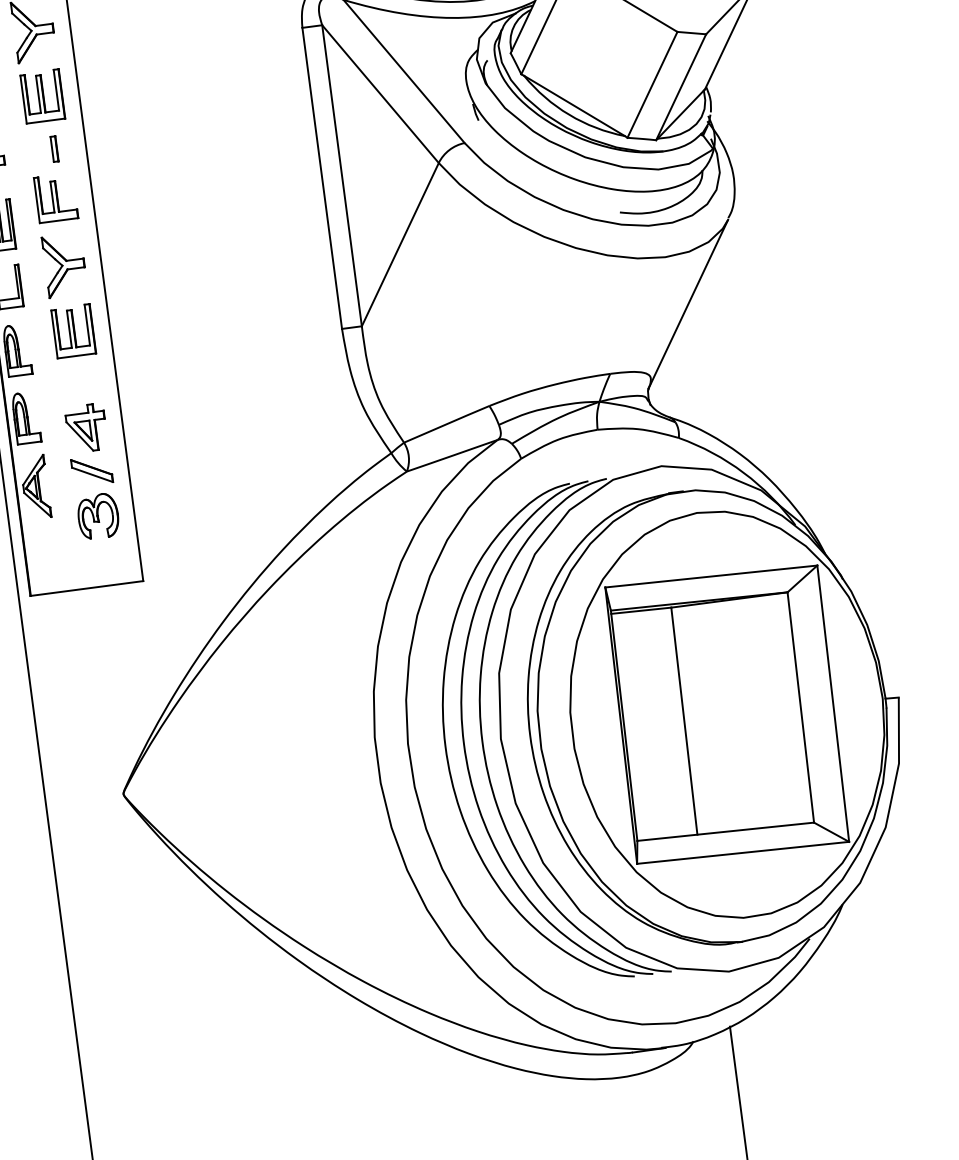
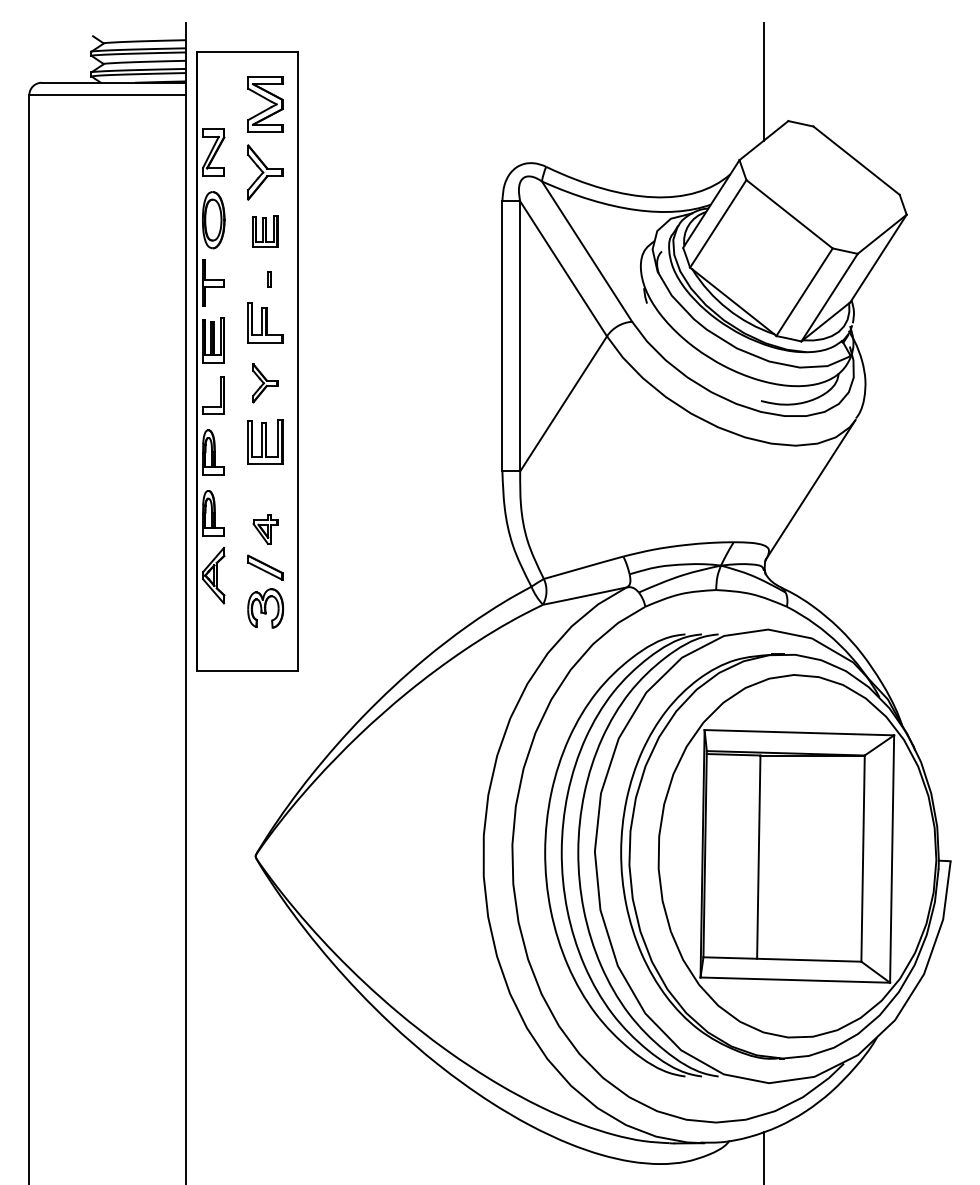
part: (42, 96) -> (265, 231), size x0.7
part: (54, 149) -> (269, 279), size x0.7
part: (65, 265) -> (265, 383), size x0.7
part: (86, 428) -> (265, 529), size x0.7

